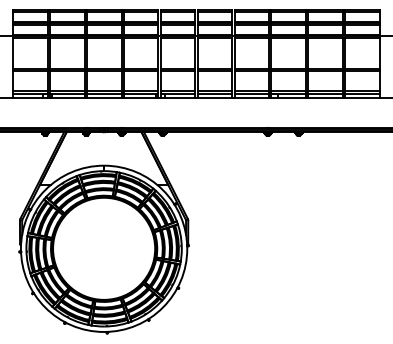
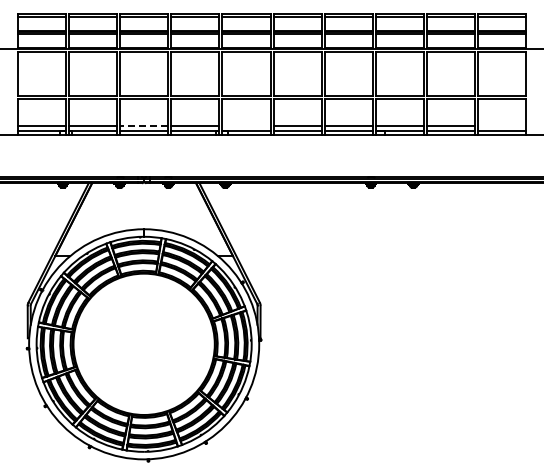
line: (103, 91) -> (143, 126), solid -> dashed
line: (178, 91) -> (246, 126), removed
line: (363, 91) -> (502, 126), removed

